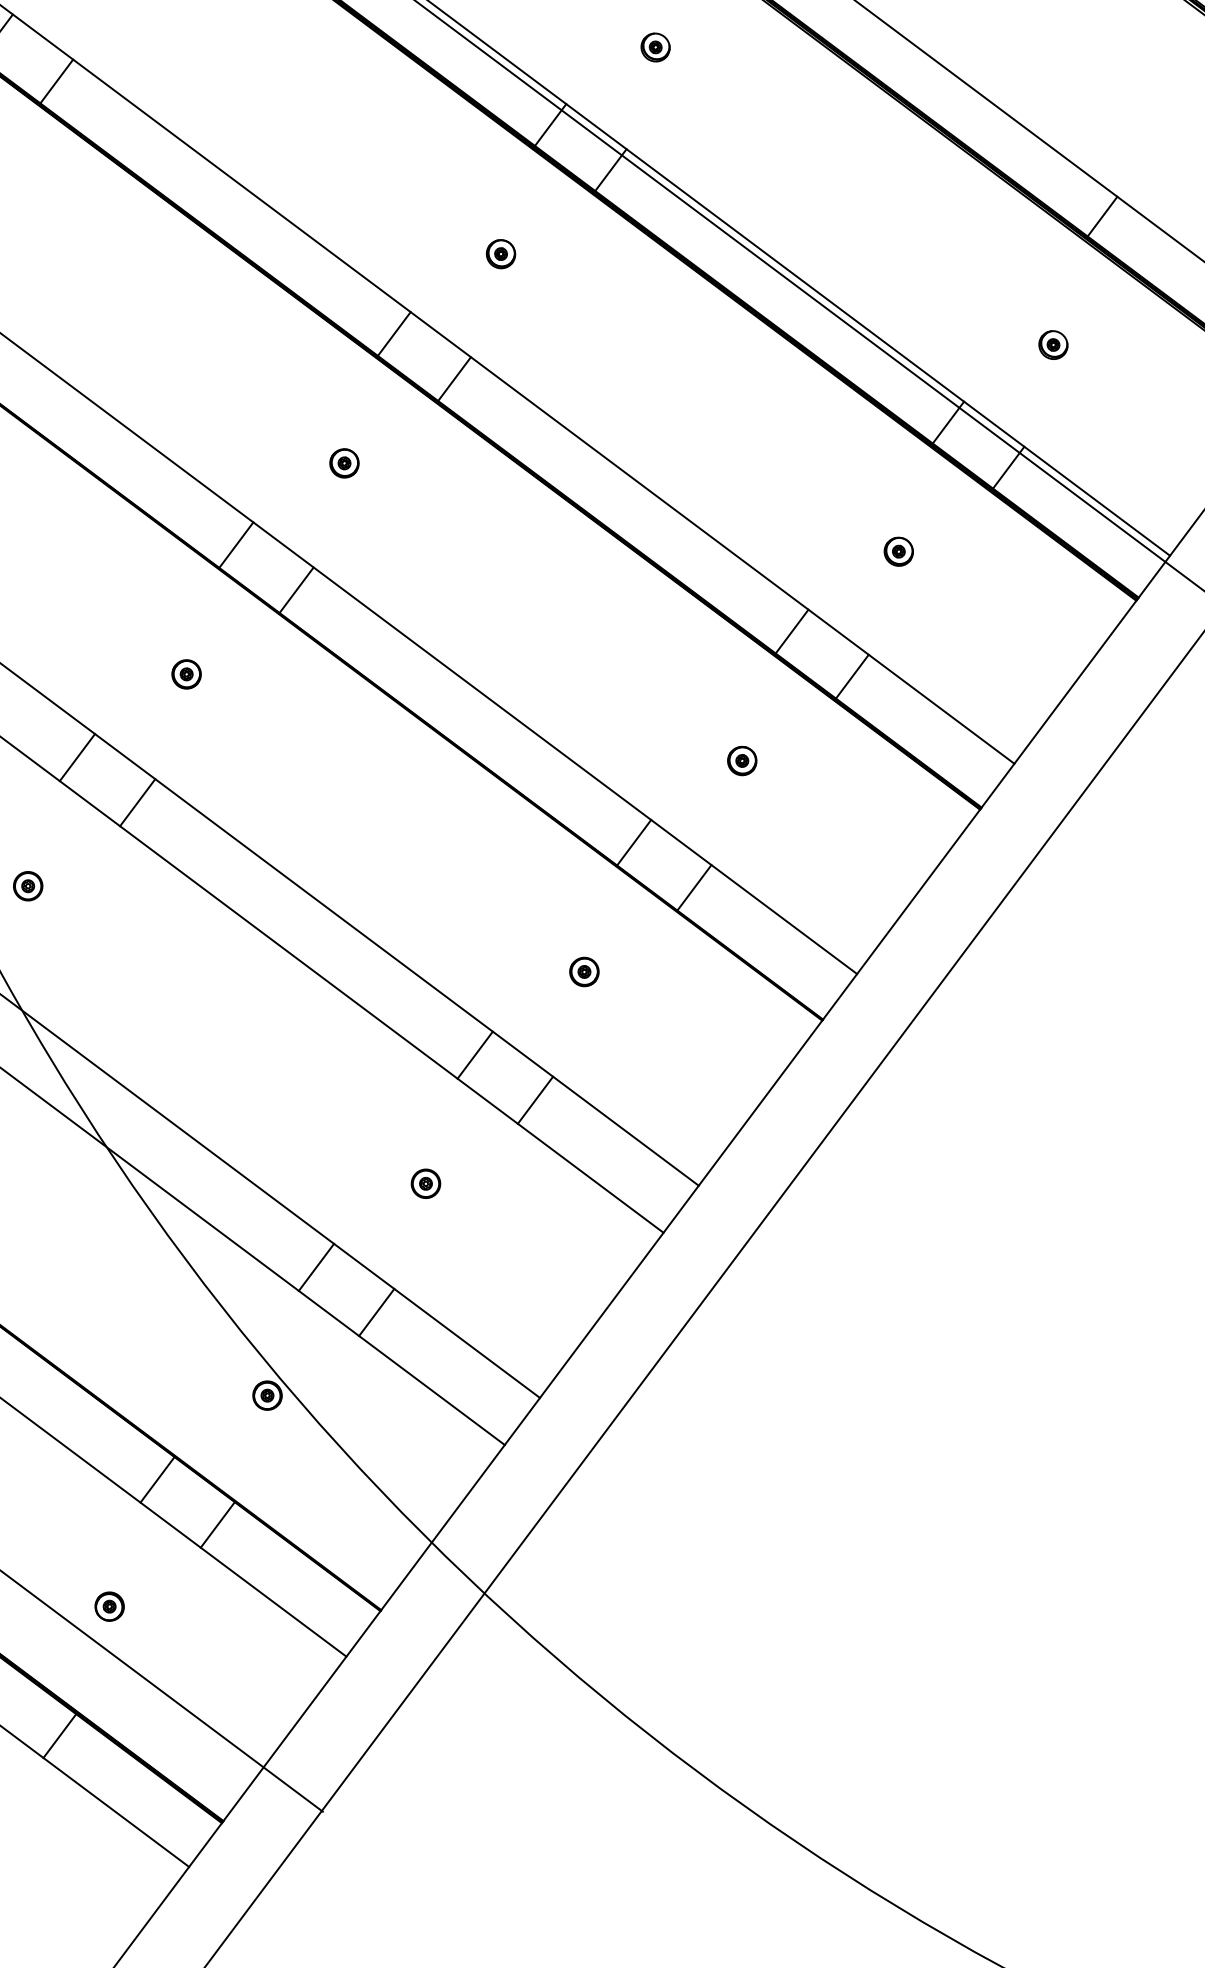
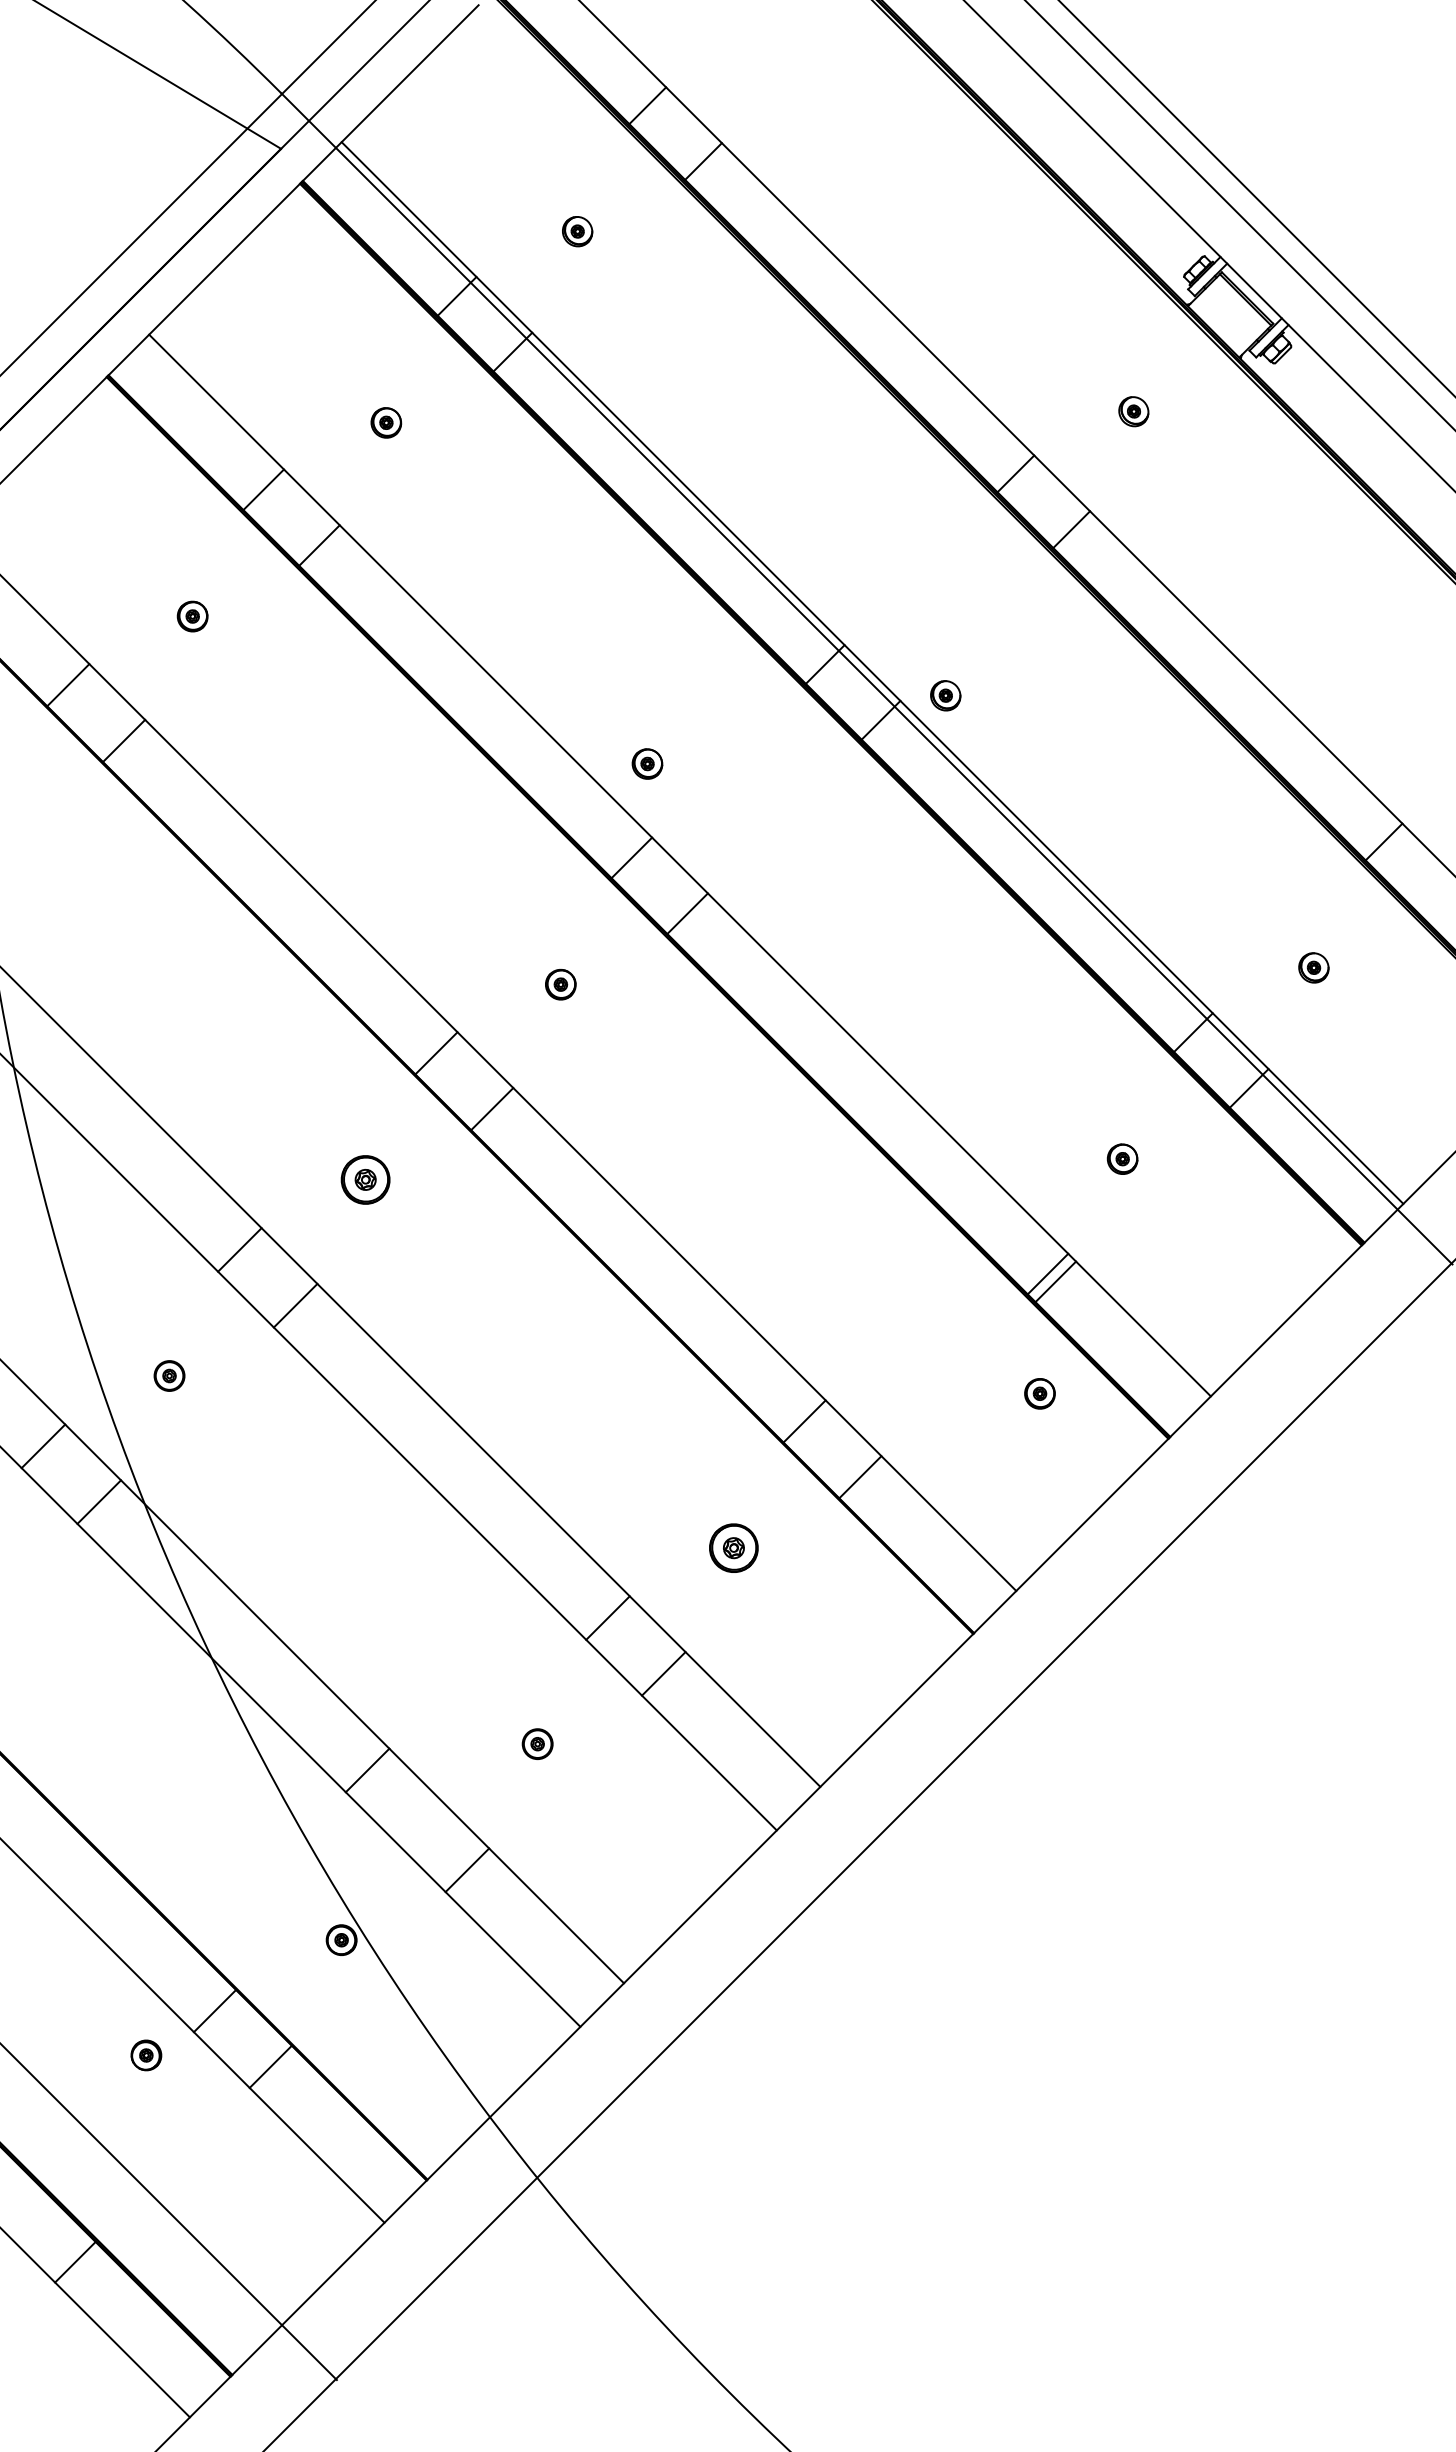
part: (655, 47) -> (945, 695), moved
part: (500, 253) -> (647, 763), moved
line: (791, 631) -> (1047, 1273), moved
part: (186, 673) -> (365, 1179), size x1.6
part: (741, 760) -> (1039, 1393), moved
part: (584, 971) -> (733, 1547), size x1.6
line: (316, 1267) -> (367, 1770), moved
part: (109, 1606) -> (146, 2055), moved

